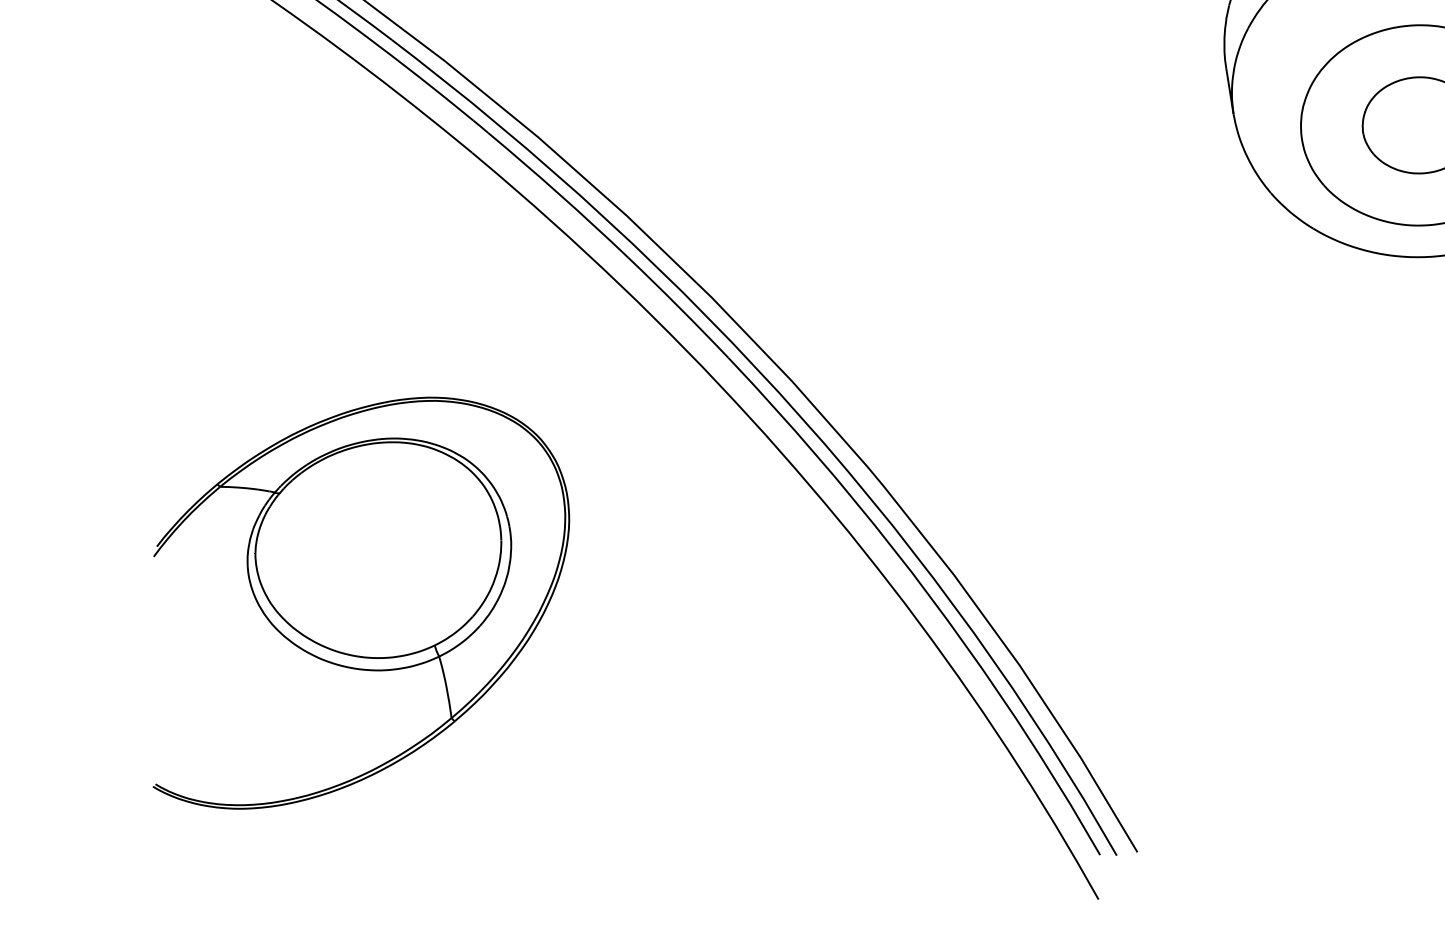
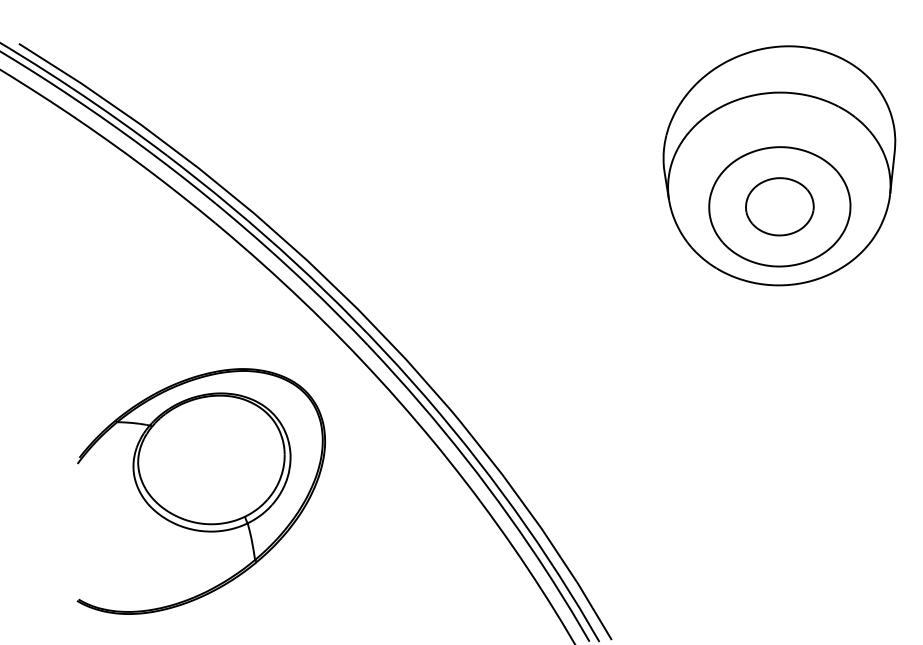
part: (361, 603) -> (201, 491), moved

